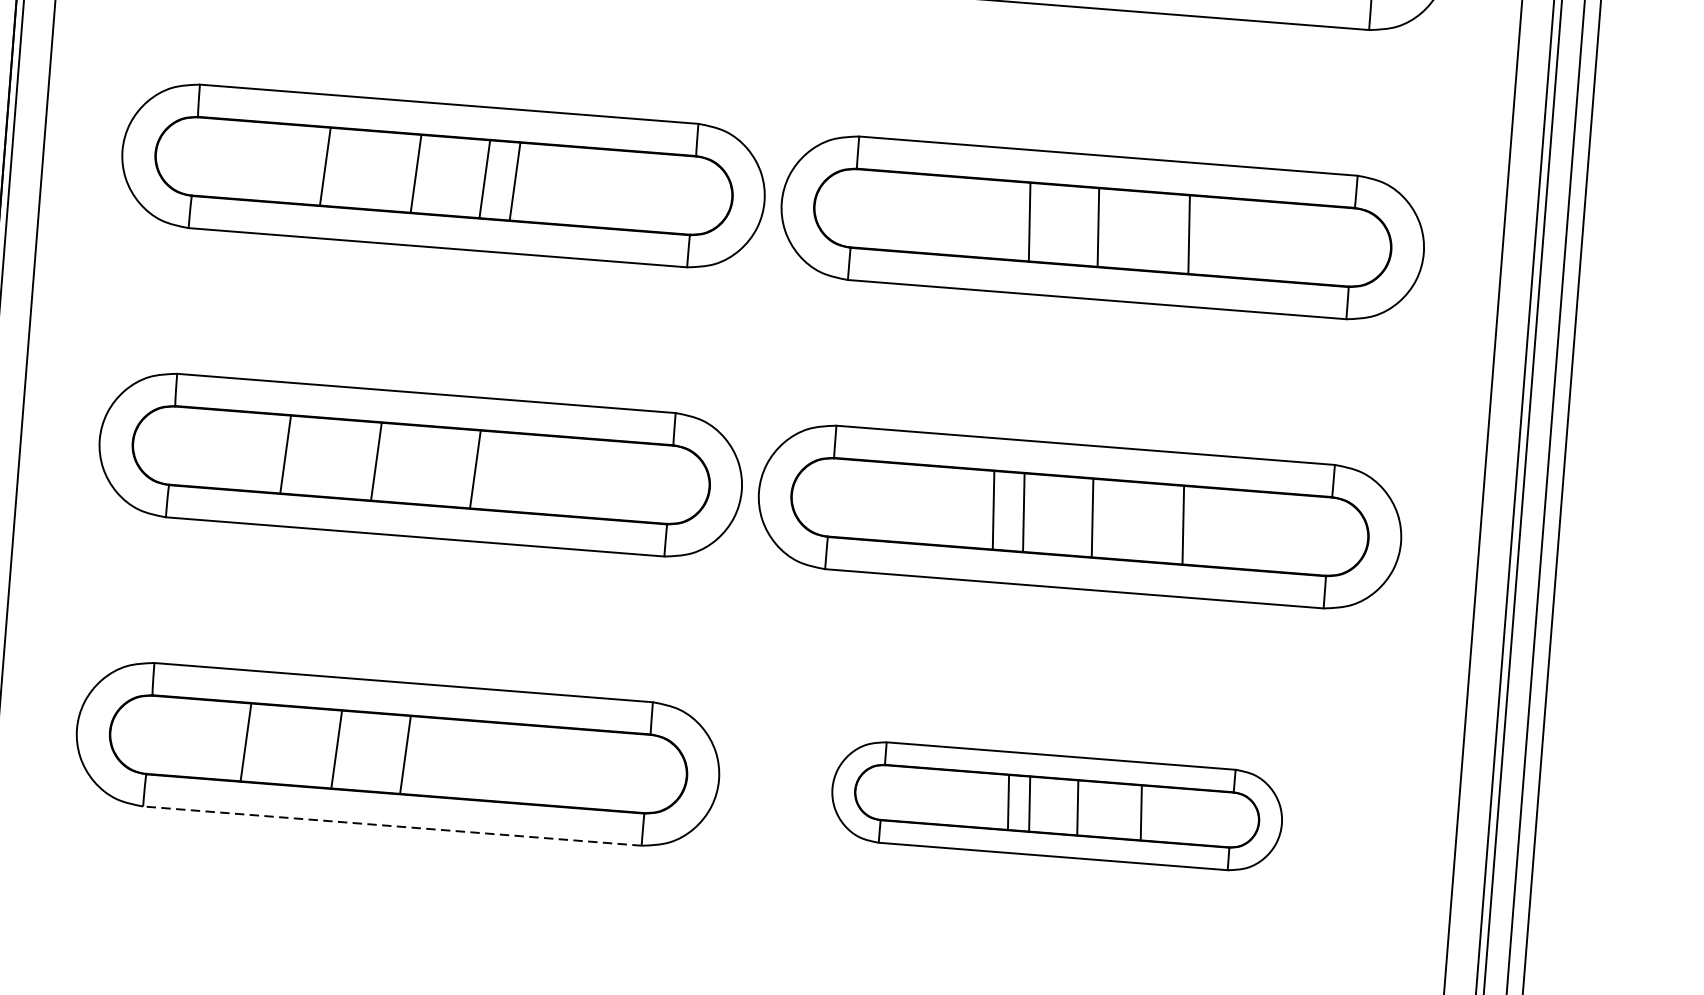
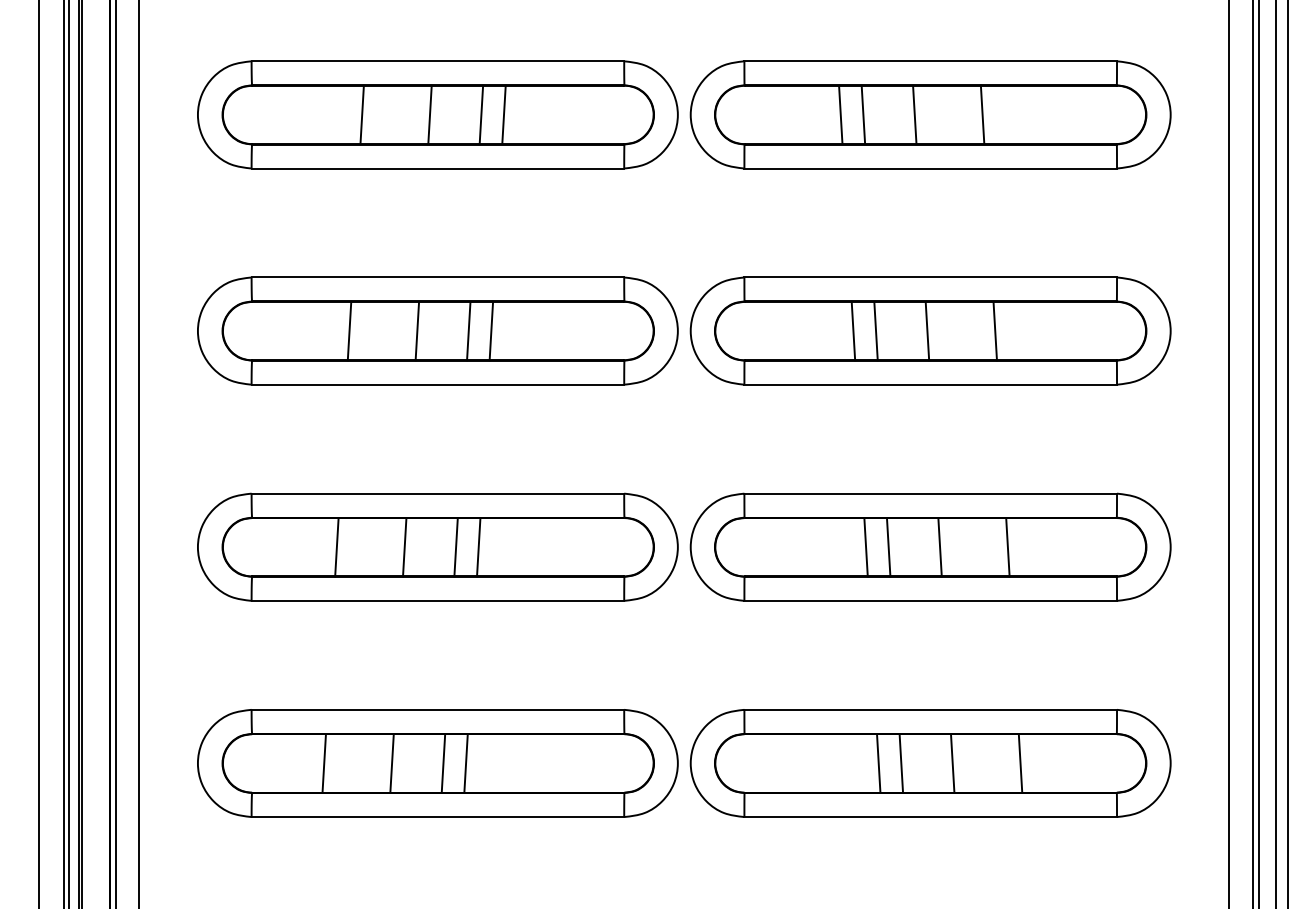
line: (999, 218) -> (853, 330), added
line: (444, 467) -> (455, 547), added
line: (434, 757) -> (465, 763), added
part: (1056, 806) -> (930, 763), size x1.43
line: (391, 826) -> (437, 817), dashed -> solid

